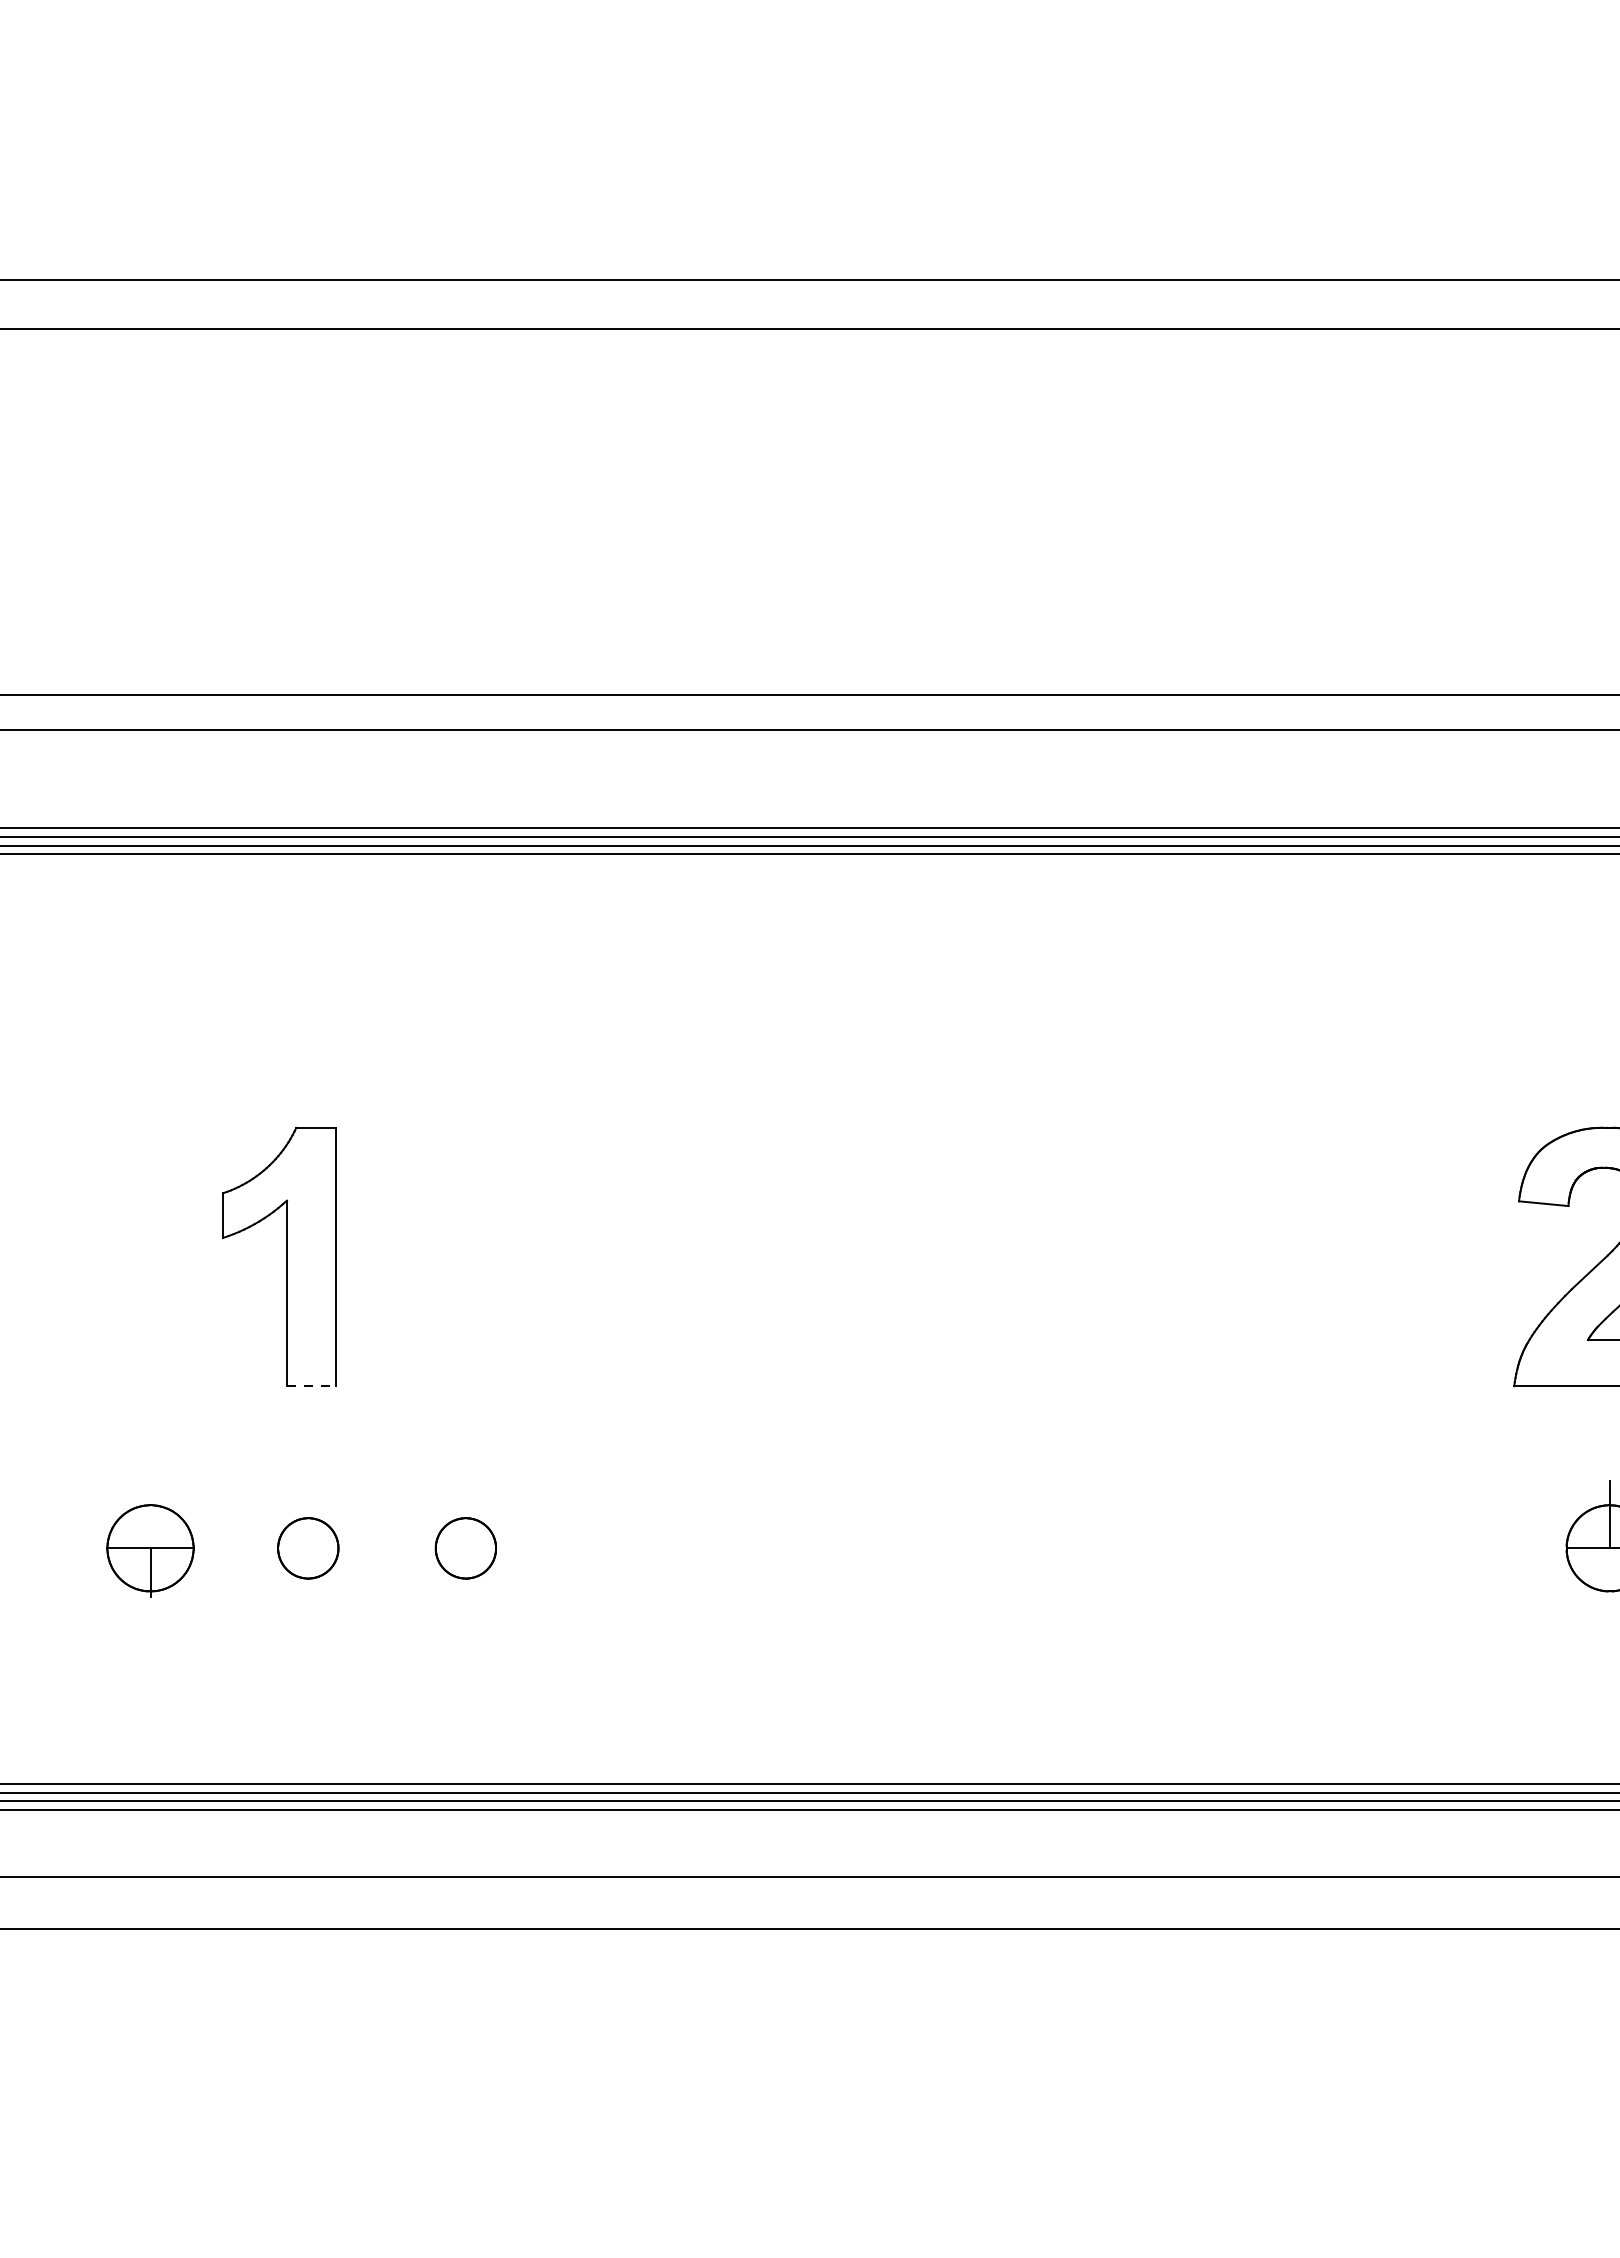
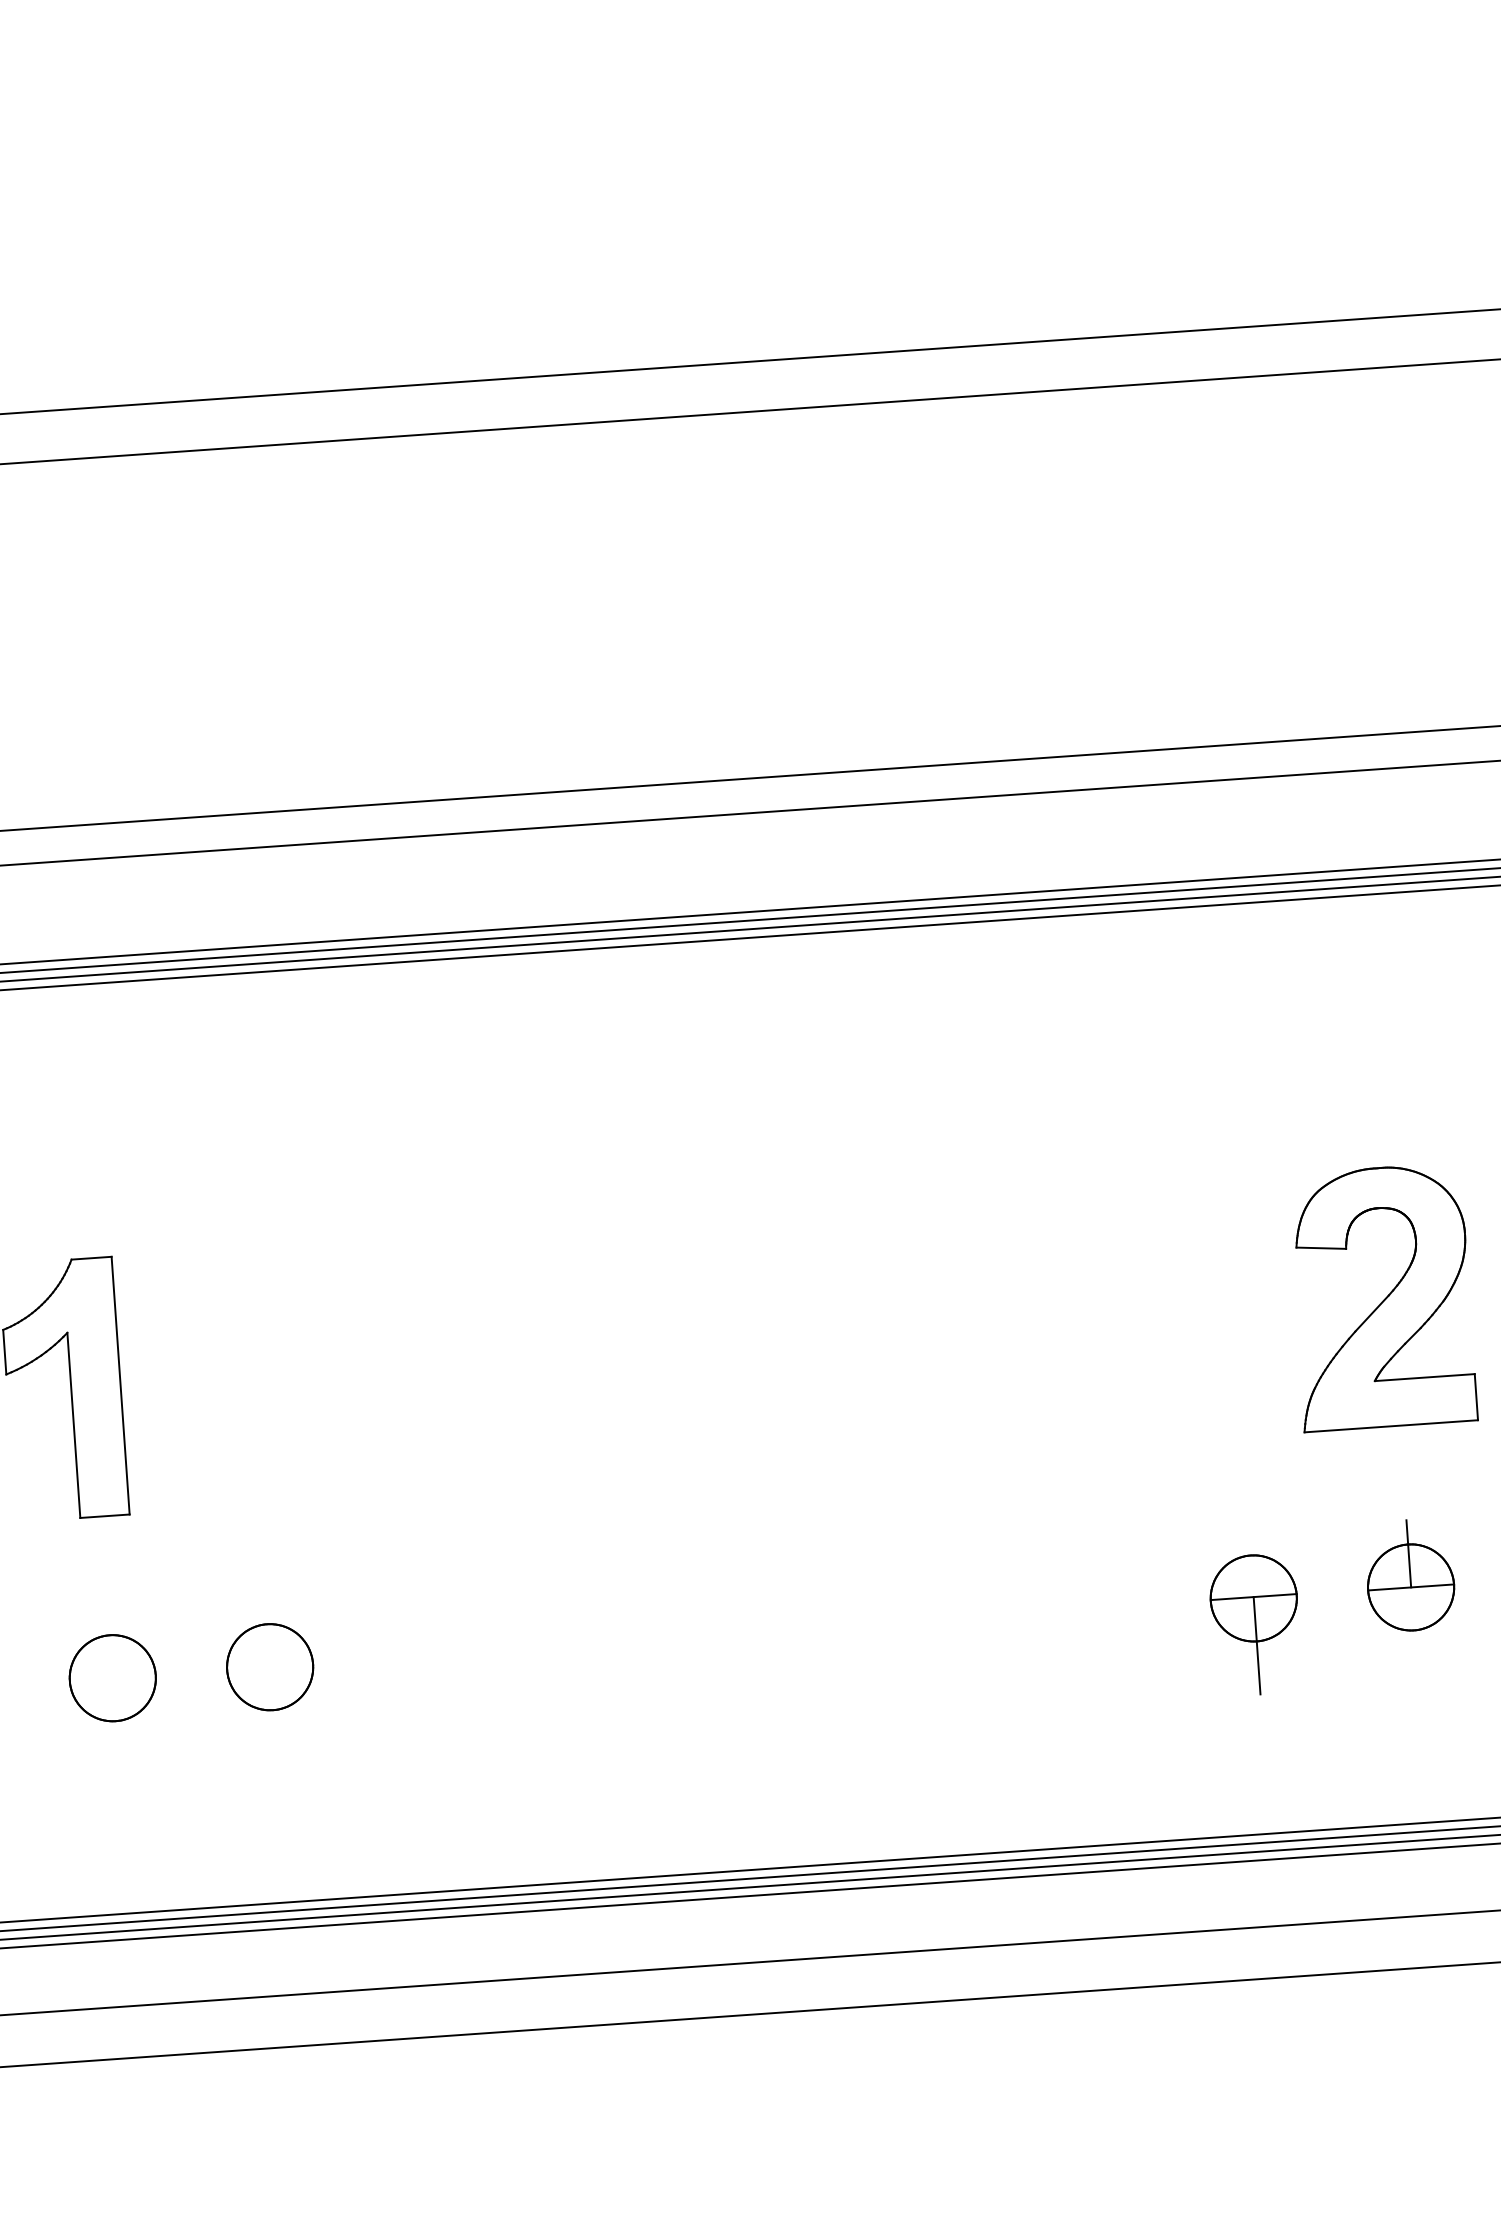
line: (311, 1386) -> (104, 1516), dashed -> solid
part: (308, 1548) -> (113, 1678), size x1.43
part: (465, 1548) -> (269, 1667), size x1.43
part: (1451, 1574) -> (1255, 1624), added

